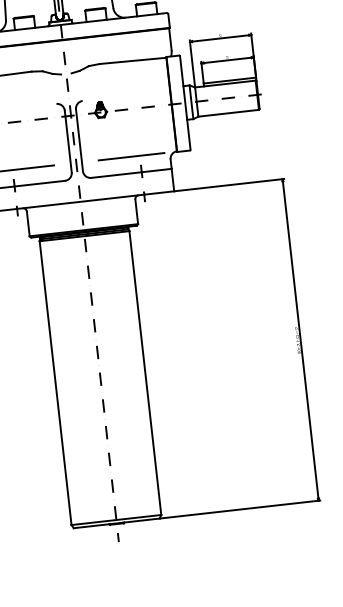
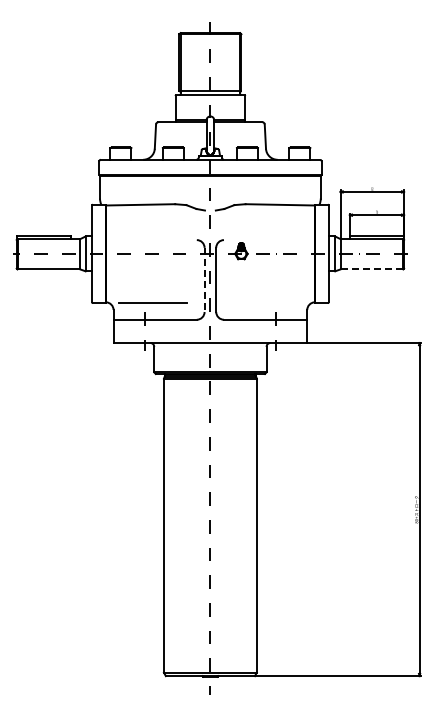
line: (229, 113) -> (372, 269), solid -> dashed
line: (68, 142) -> (204, 280), solid -> dashed
line: (131, 156) -> (267, 302), removed

